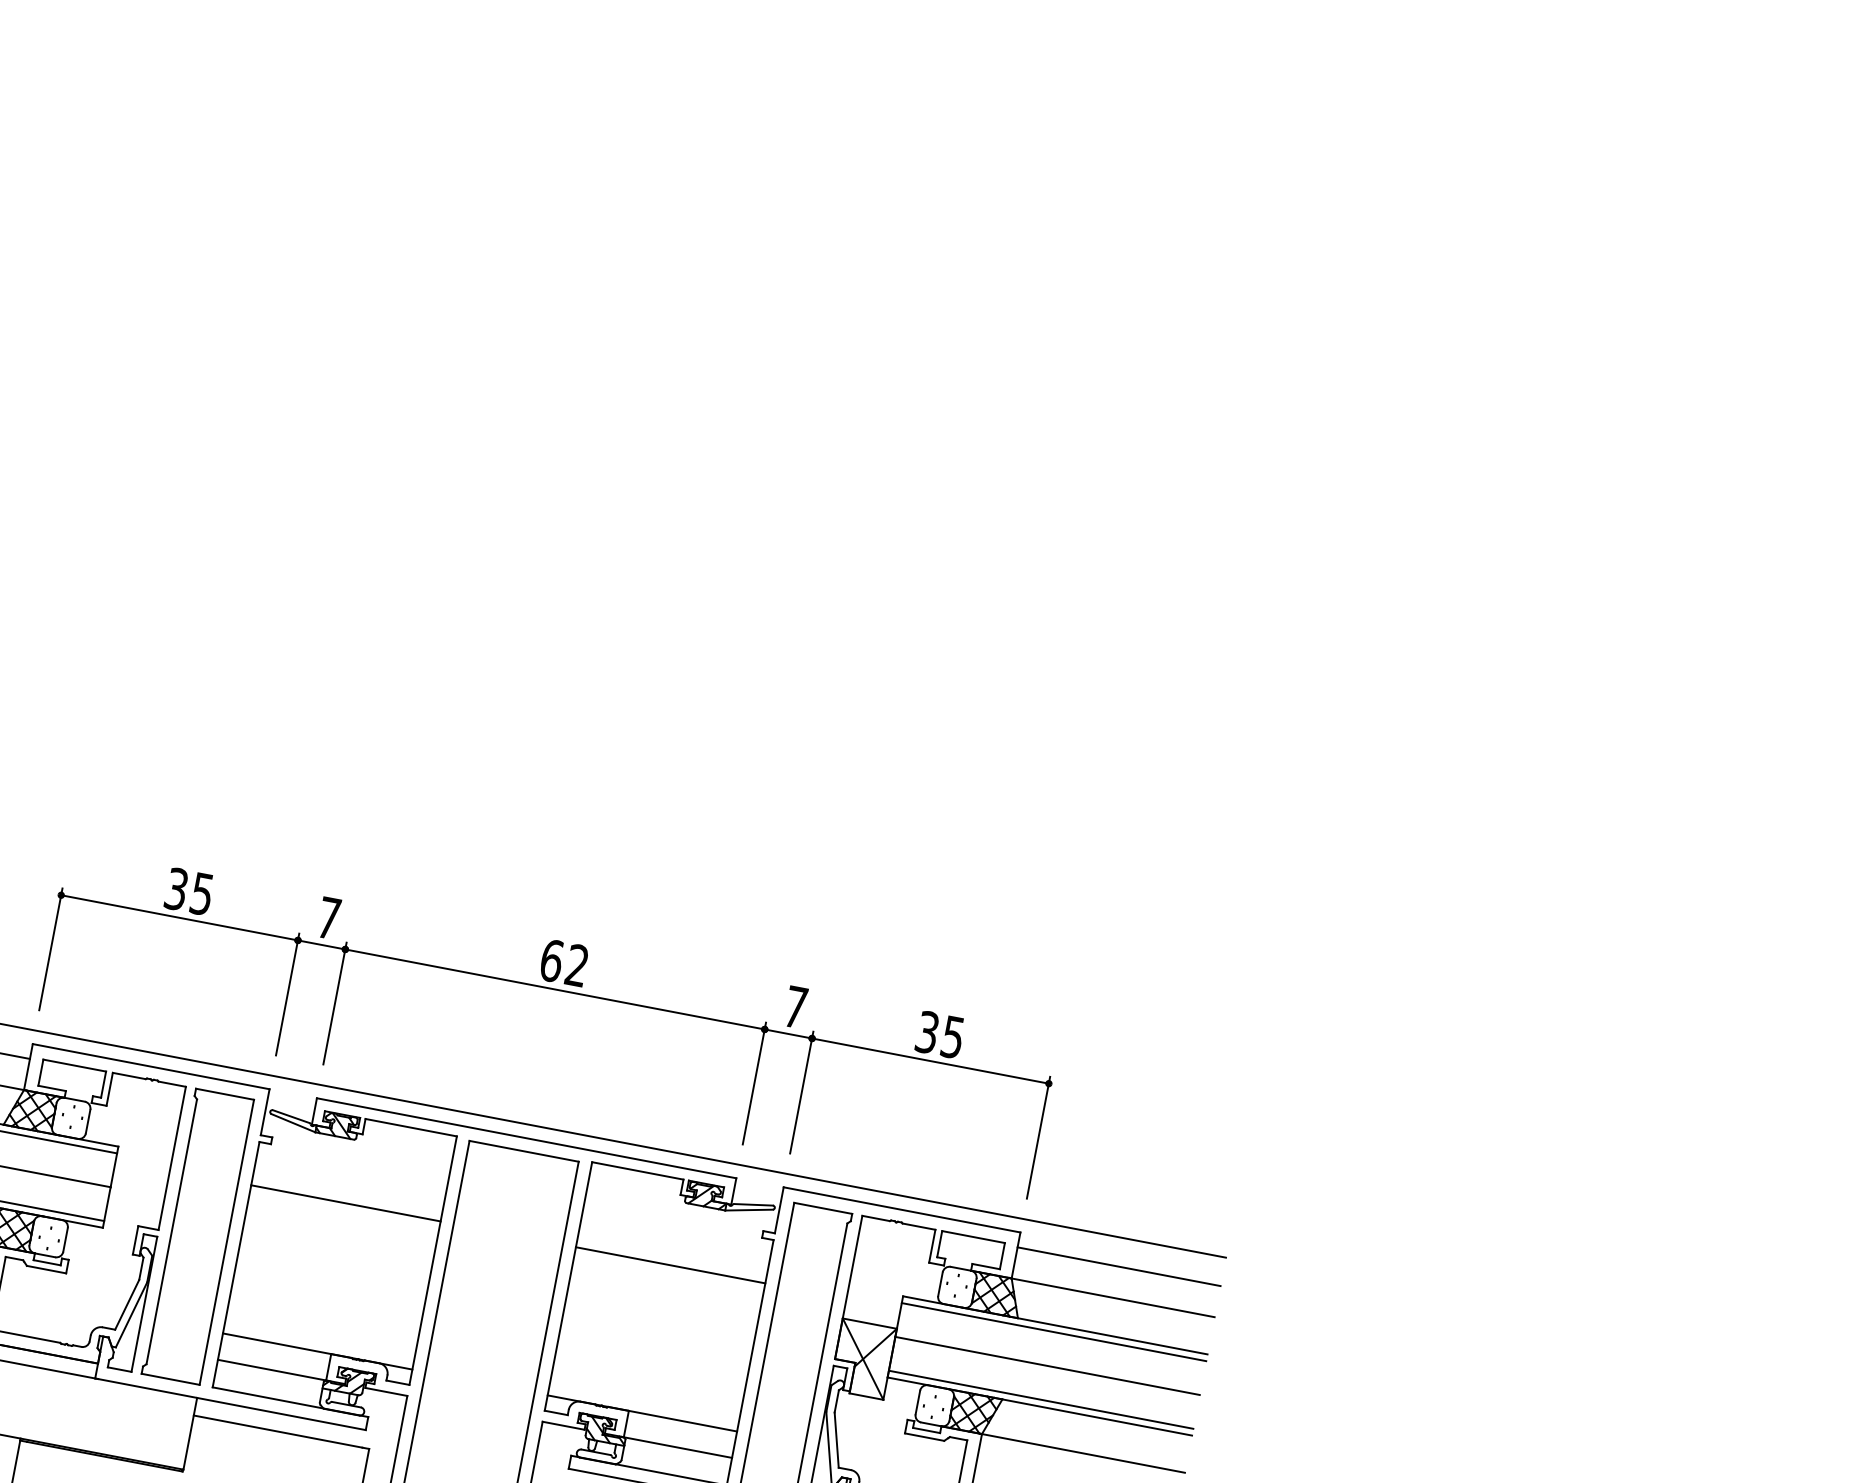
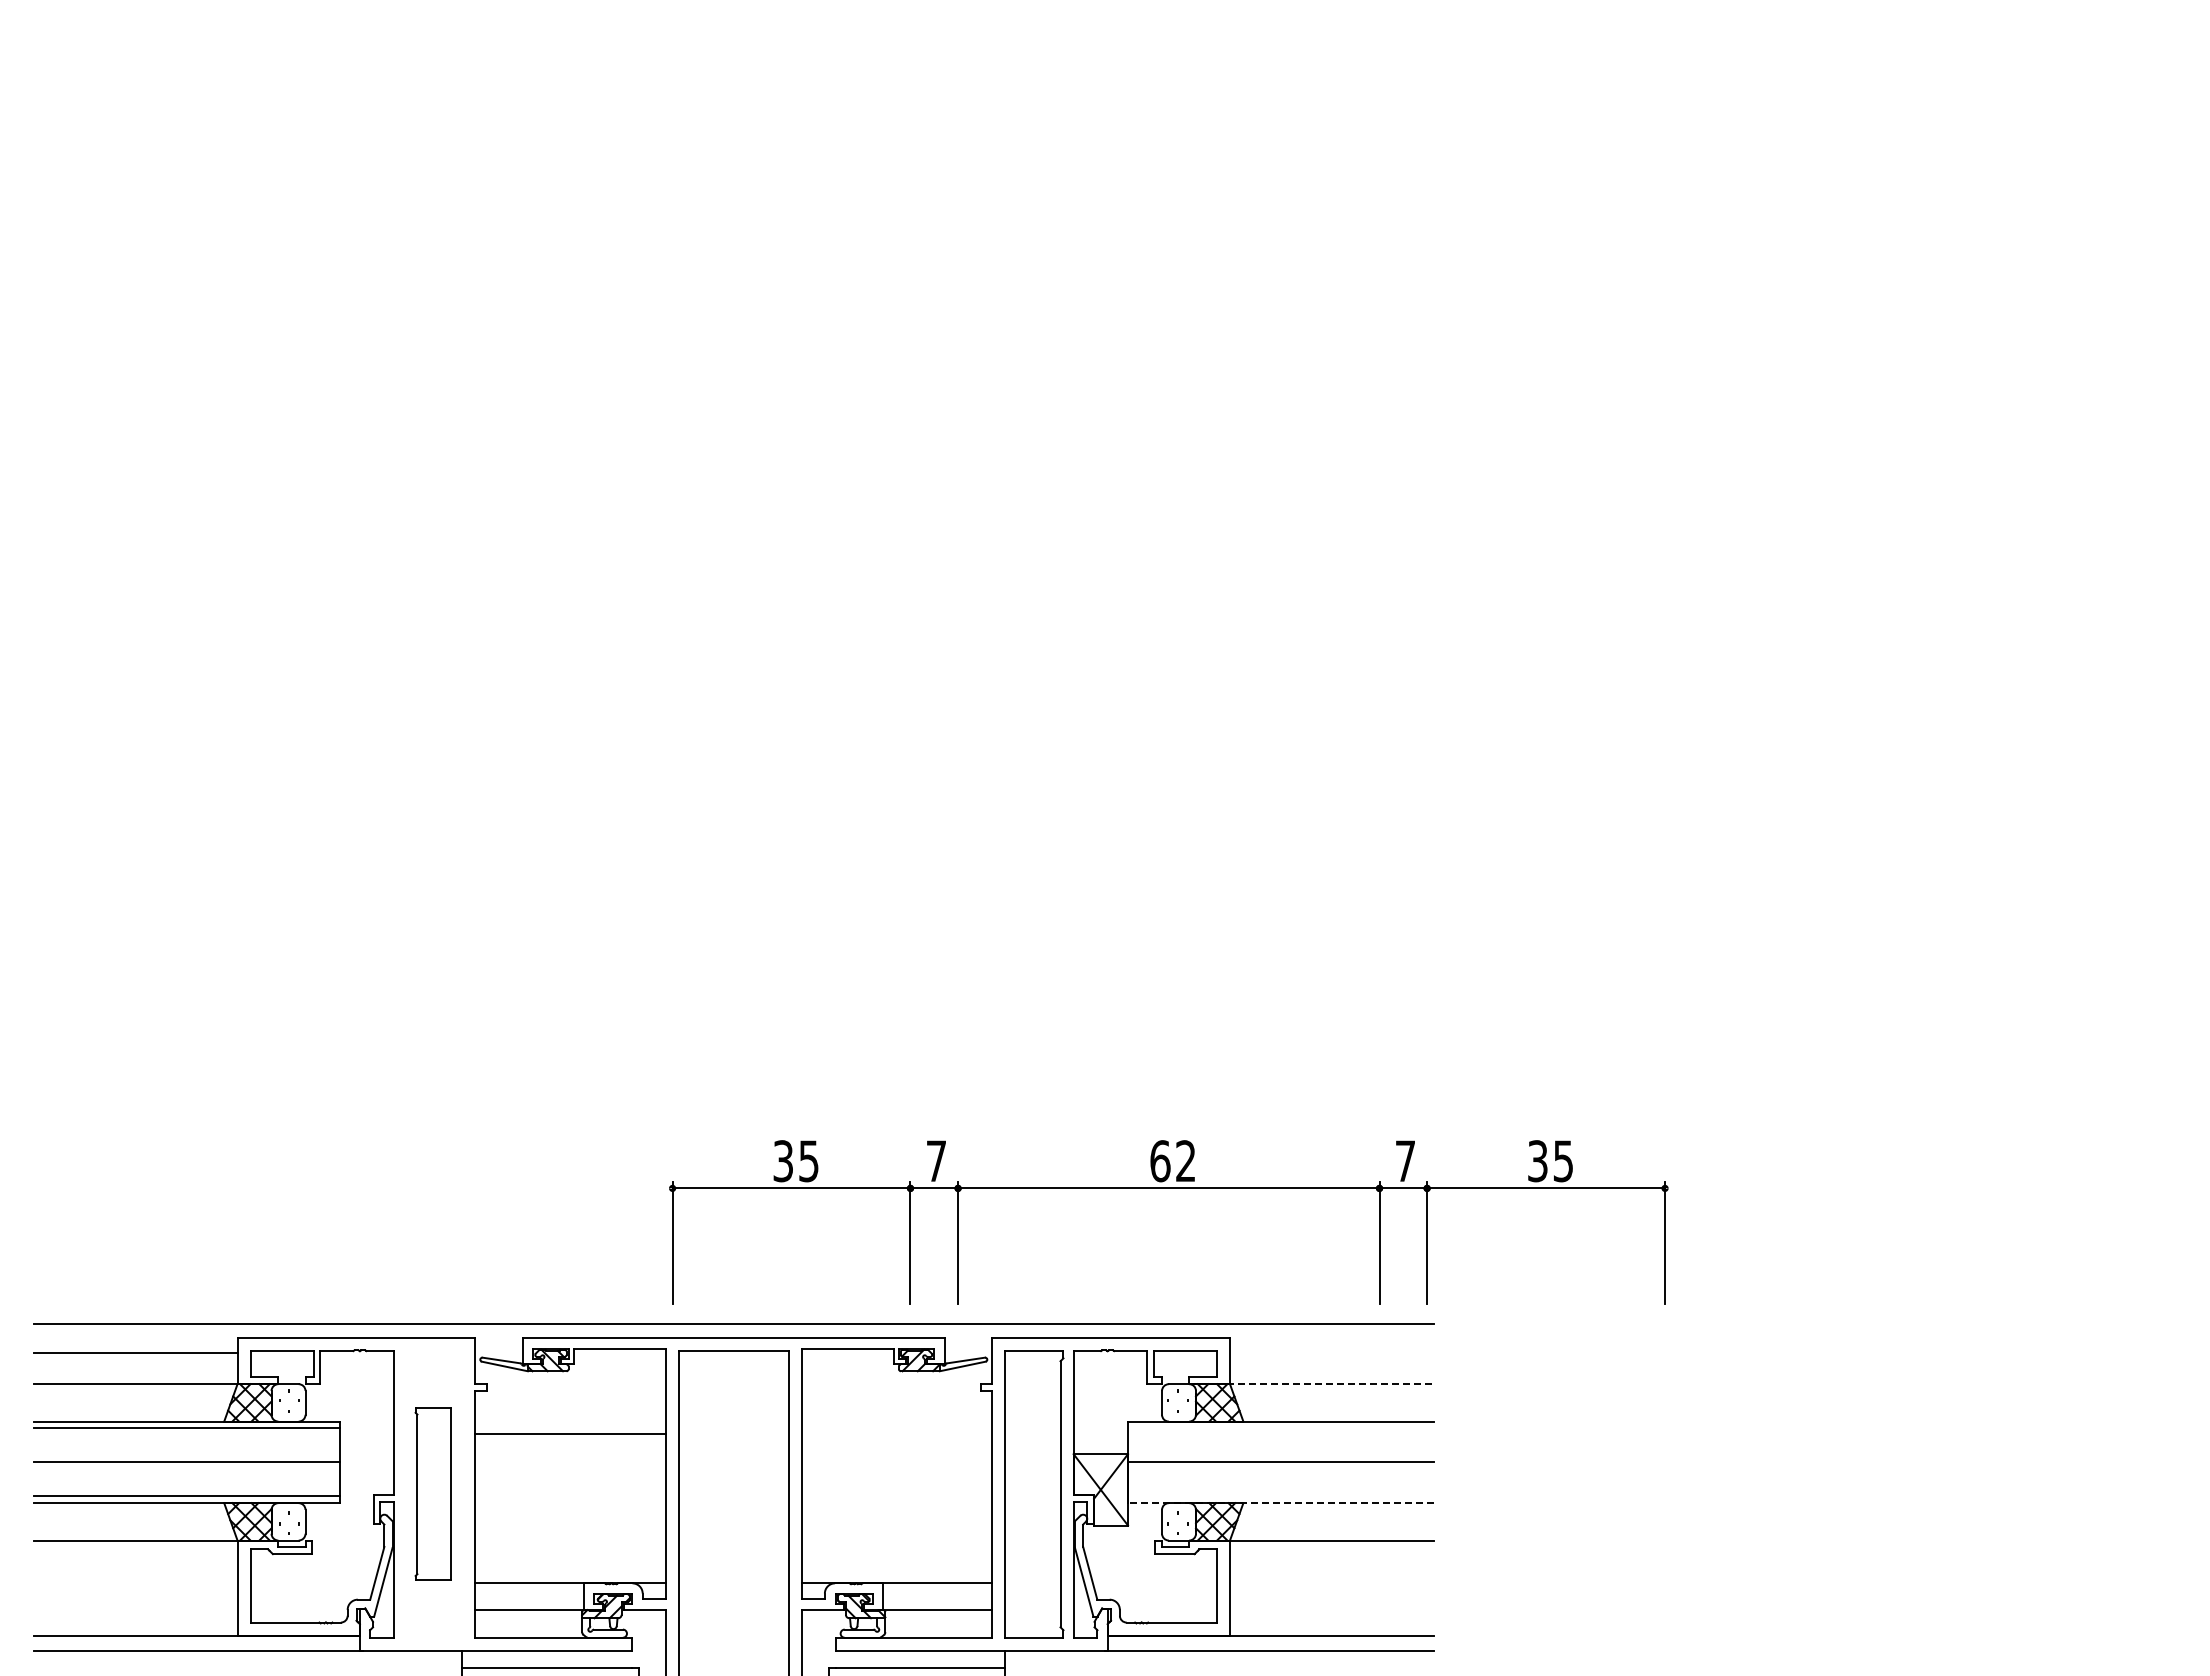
part: (554, 989) -> (1168, 1188), moved
part: (197, 1236) -> (432, 1494), size x0.6
line: (670, 1265) -> (896, 1434), removed
line: (1118, 1266) -> (1331, 1352), removed
line: (1111, 1297) -> (1330, 1384), solid -> dashed
line: (1053, 1332) -> (1280, 1428), removed
line: (1040, 1399) -> (1280, 1496), removed
line: (1039, 1406) -> (1280, 1503), solid -> dashed

